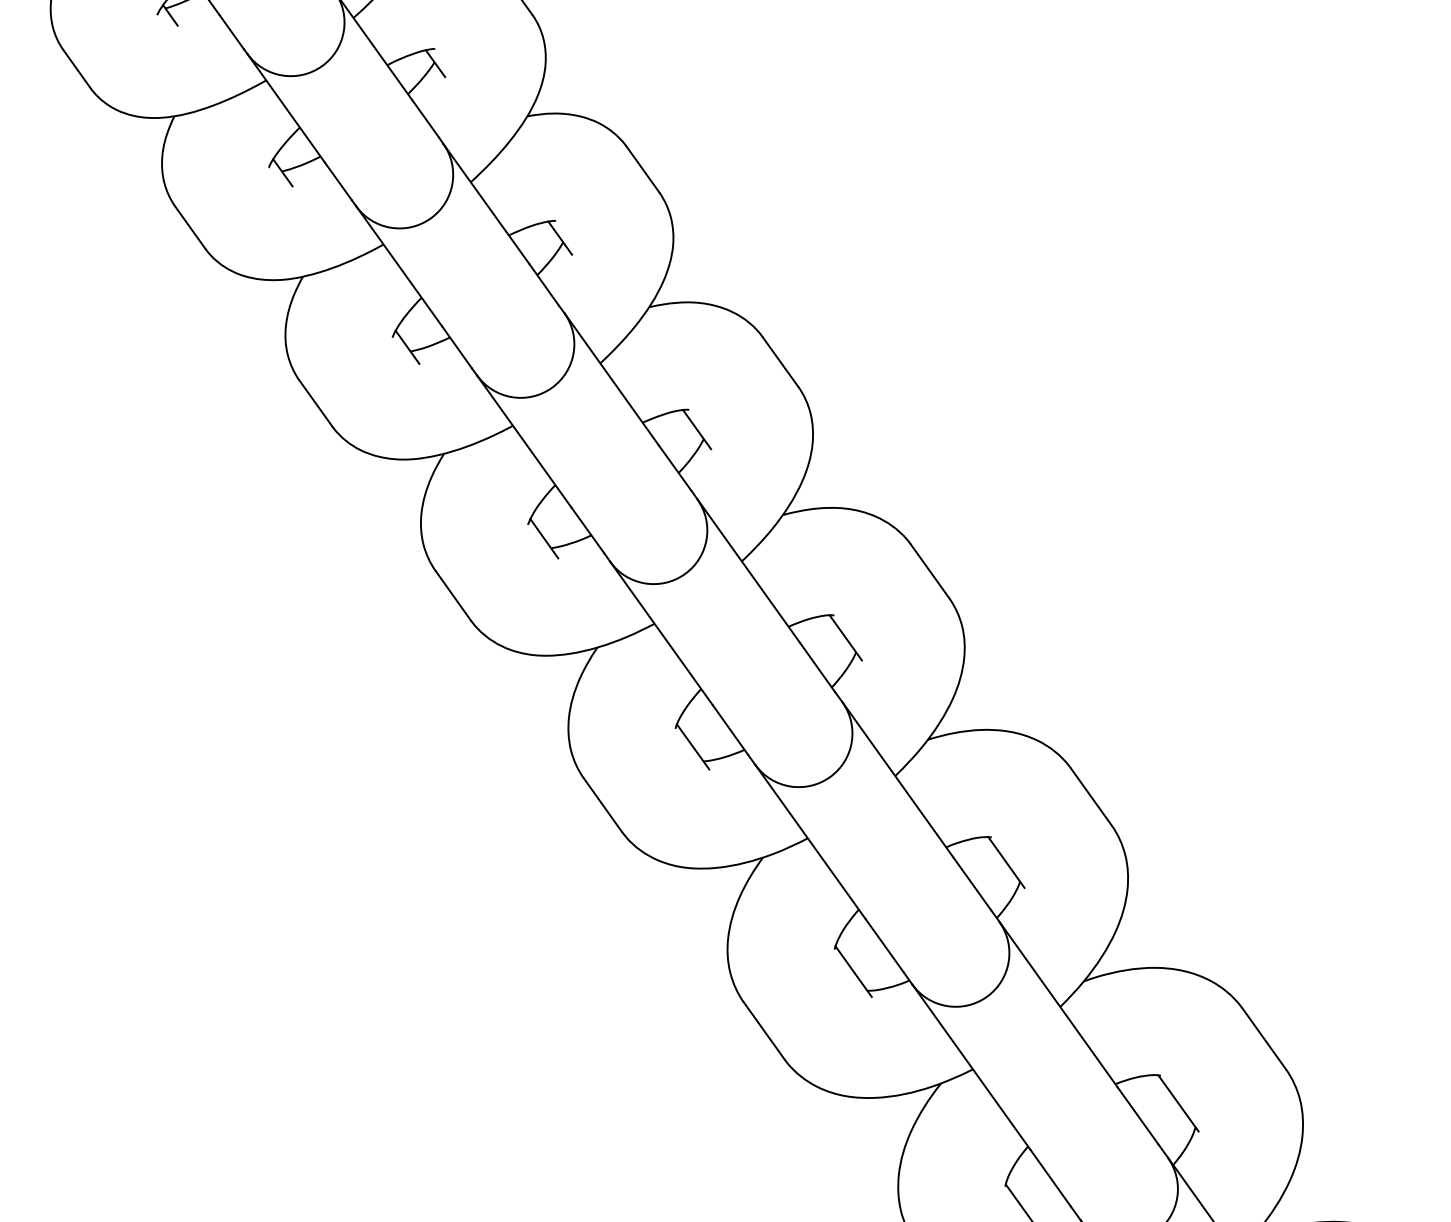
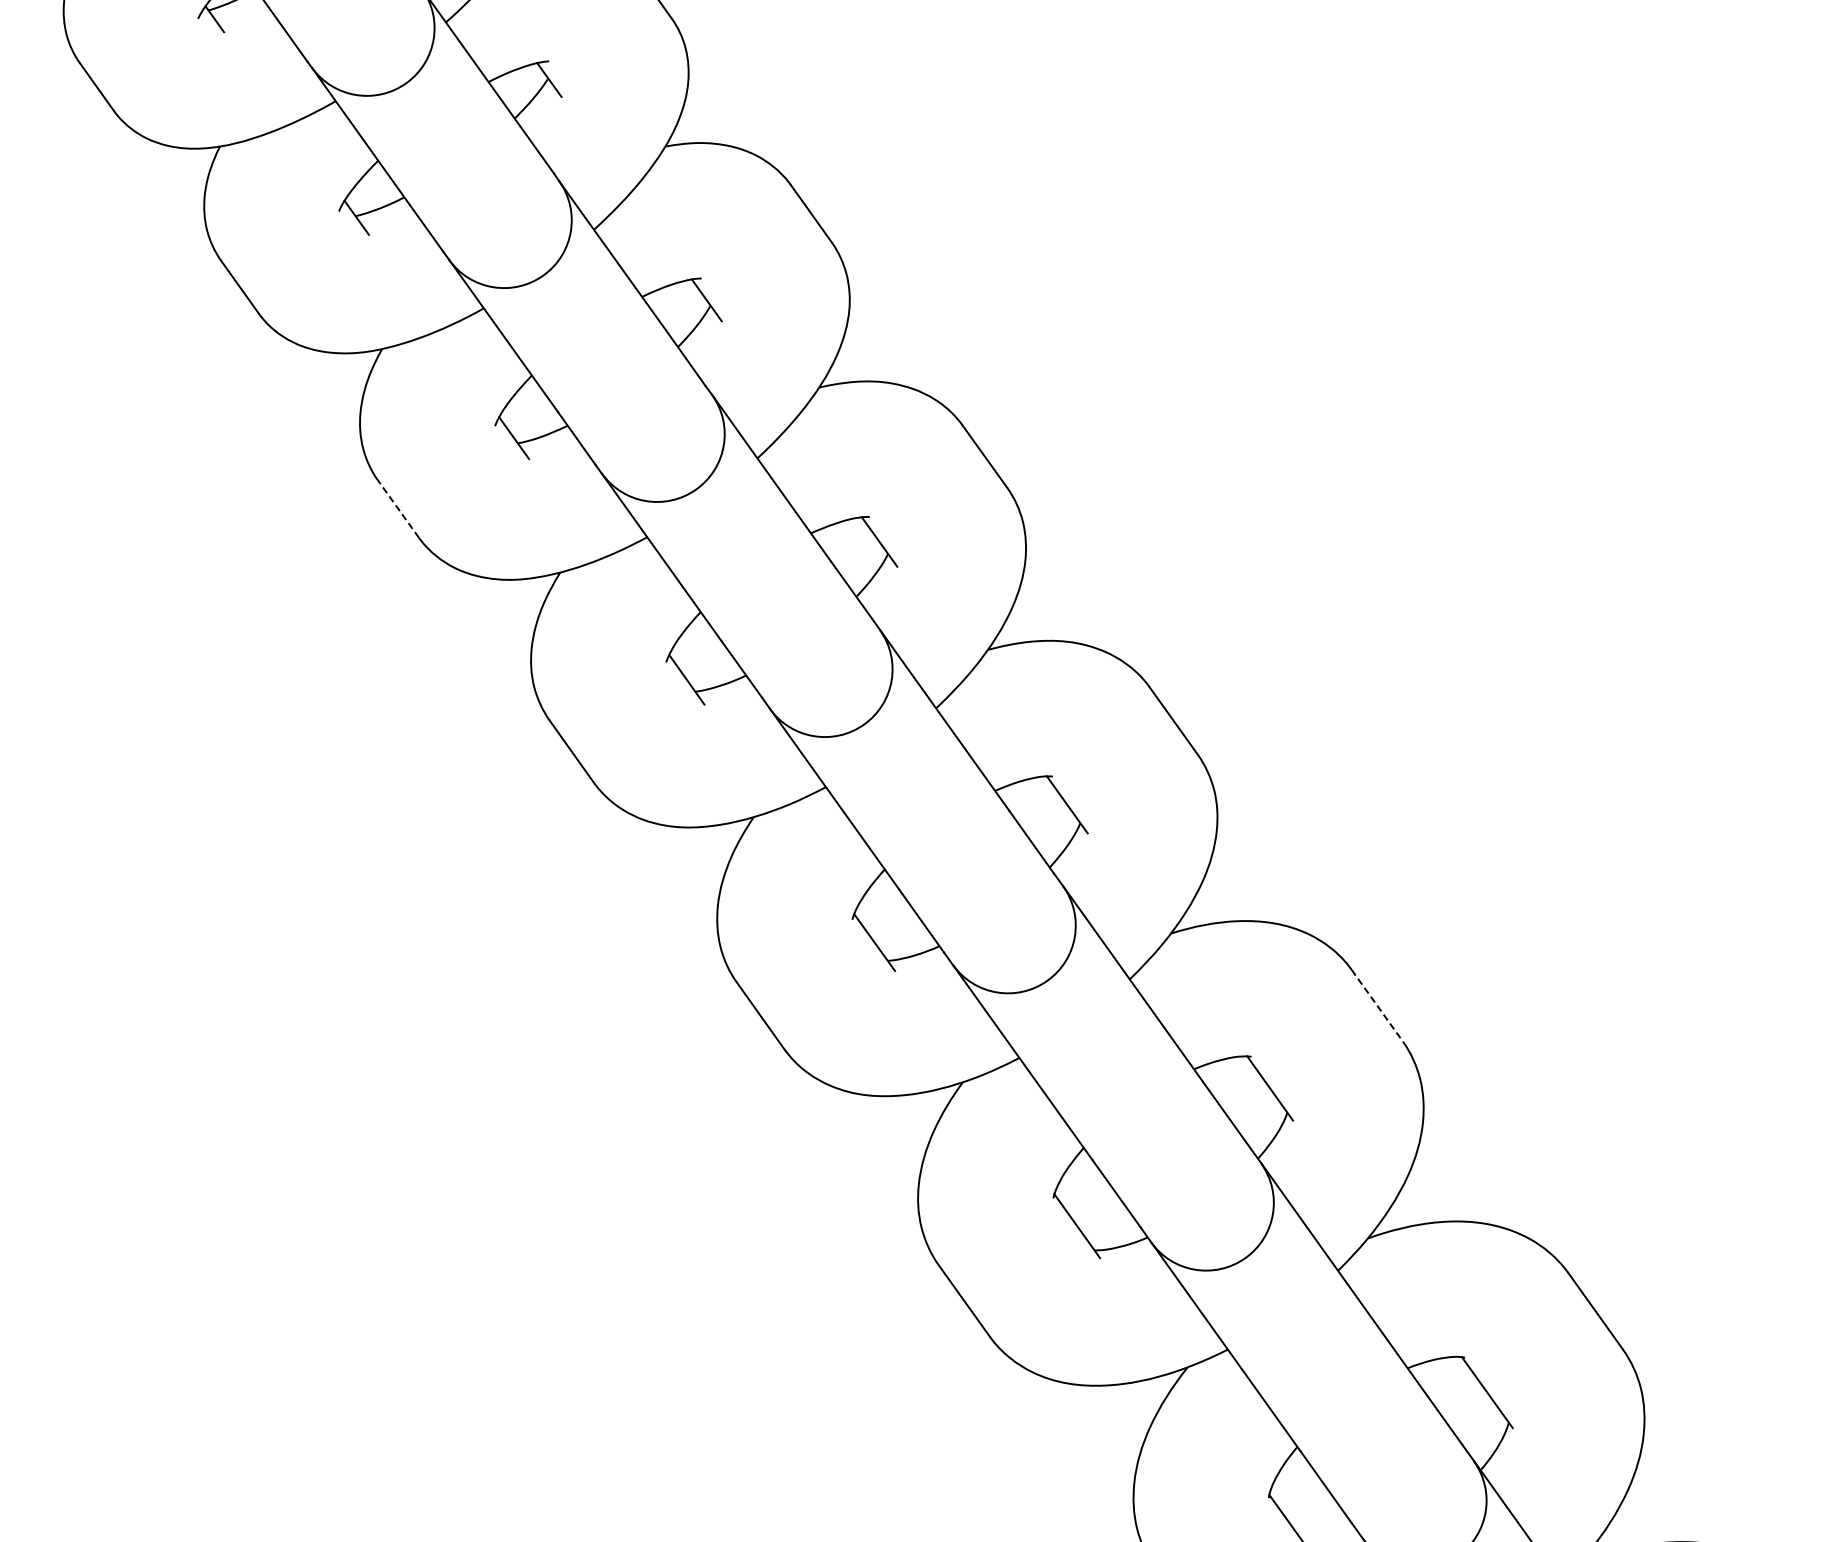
line: (315, 403) -> (398, 508), solid -> dashed
line: (1091, 797) -> (1377, 1006), solid -> dashed

